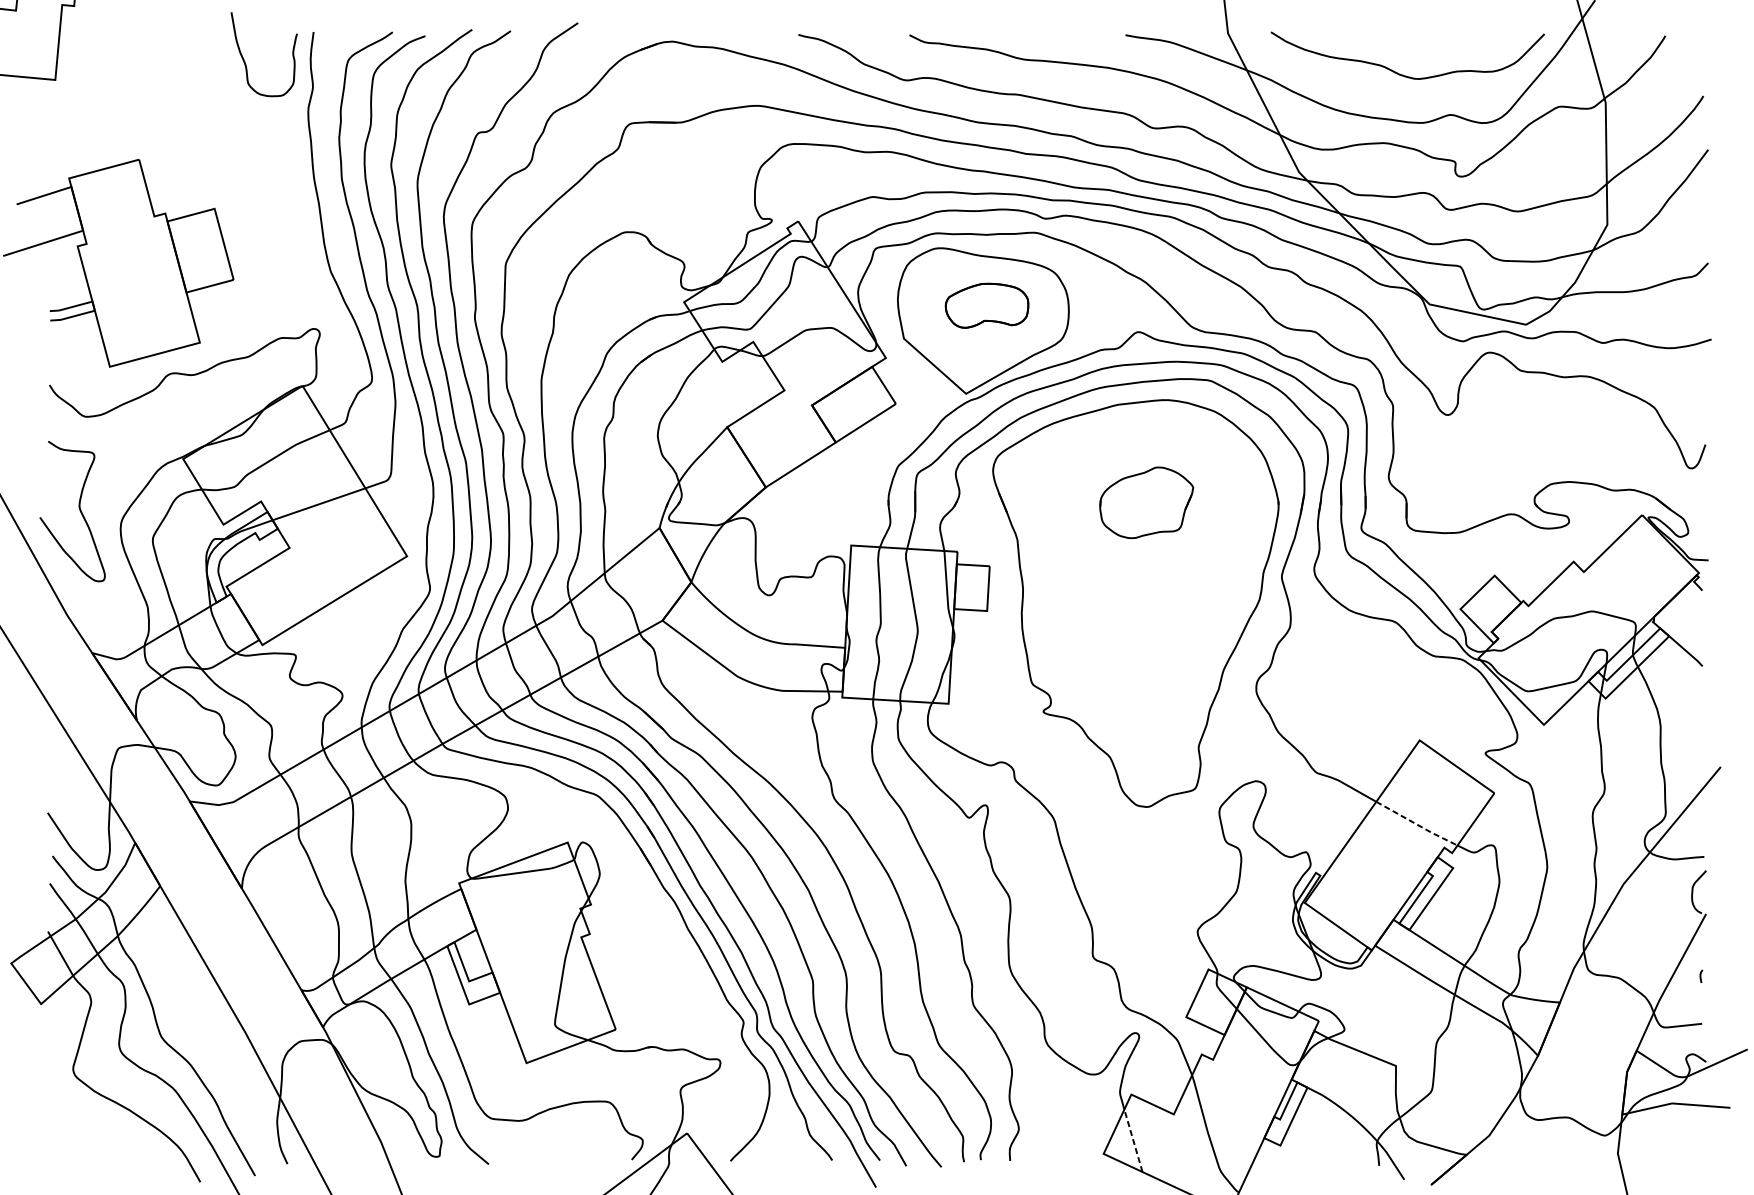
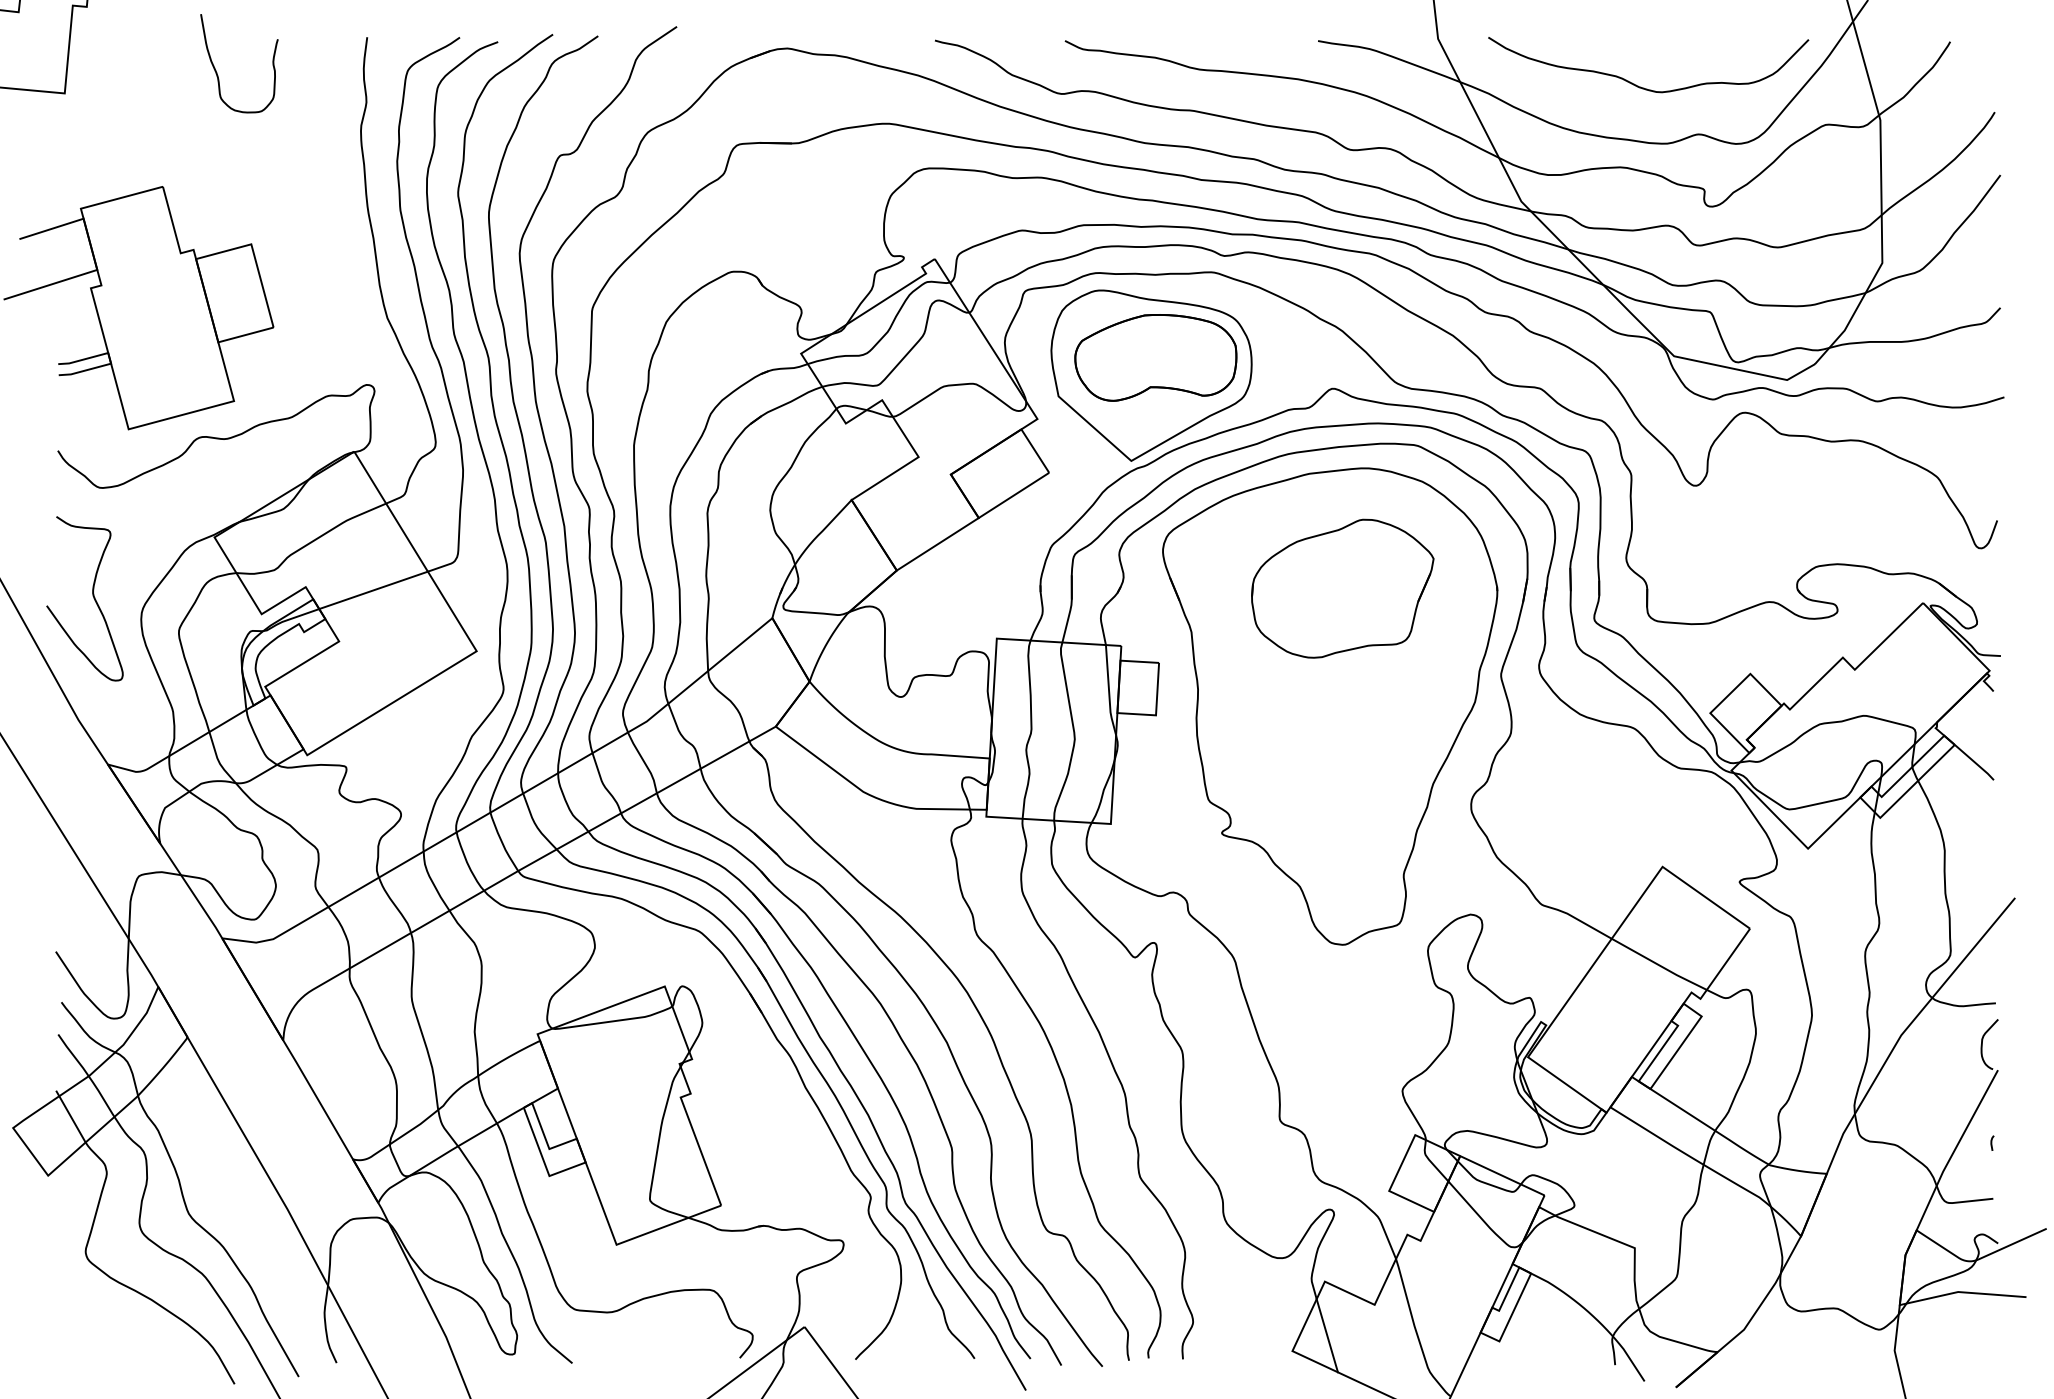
curve: (245, 62) -> (217, 72), moved
part: (986, 305) -> (1155, 357), size x1.67
part: (1146, 502) -> (1342, 588), size x1.67
line: (1417, 824) -> (1659, 965), dashed -> solid
line: (1133, 1140) -> (1327, 1335), dashed -> solid

